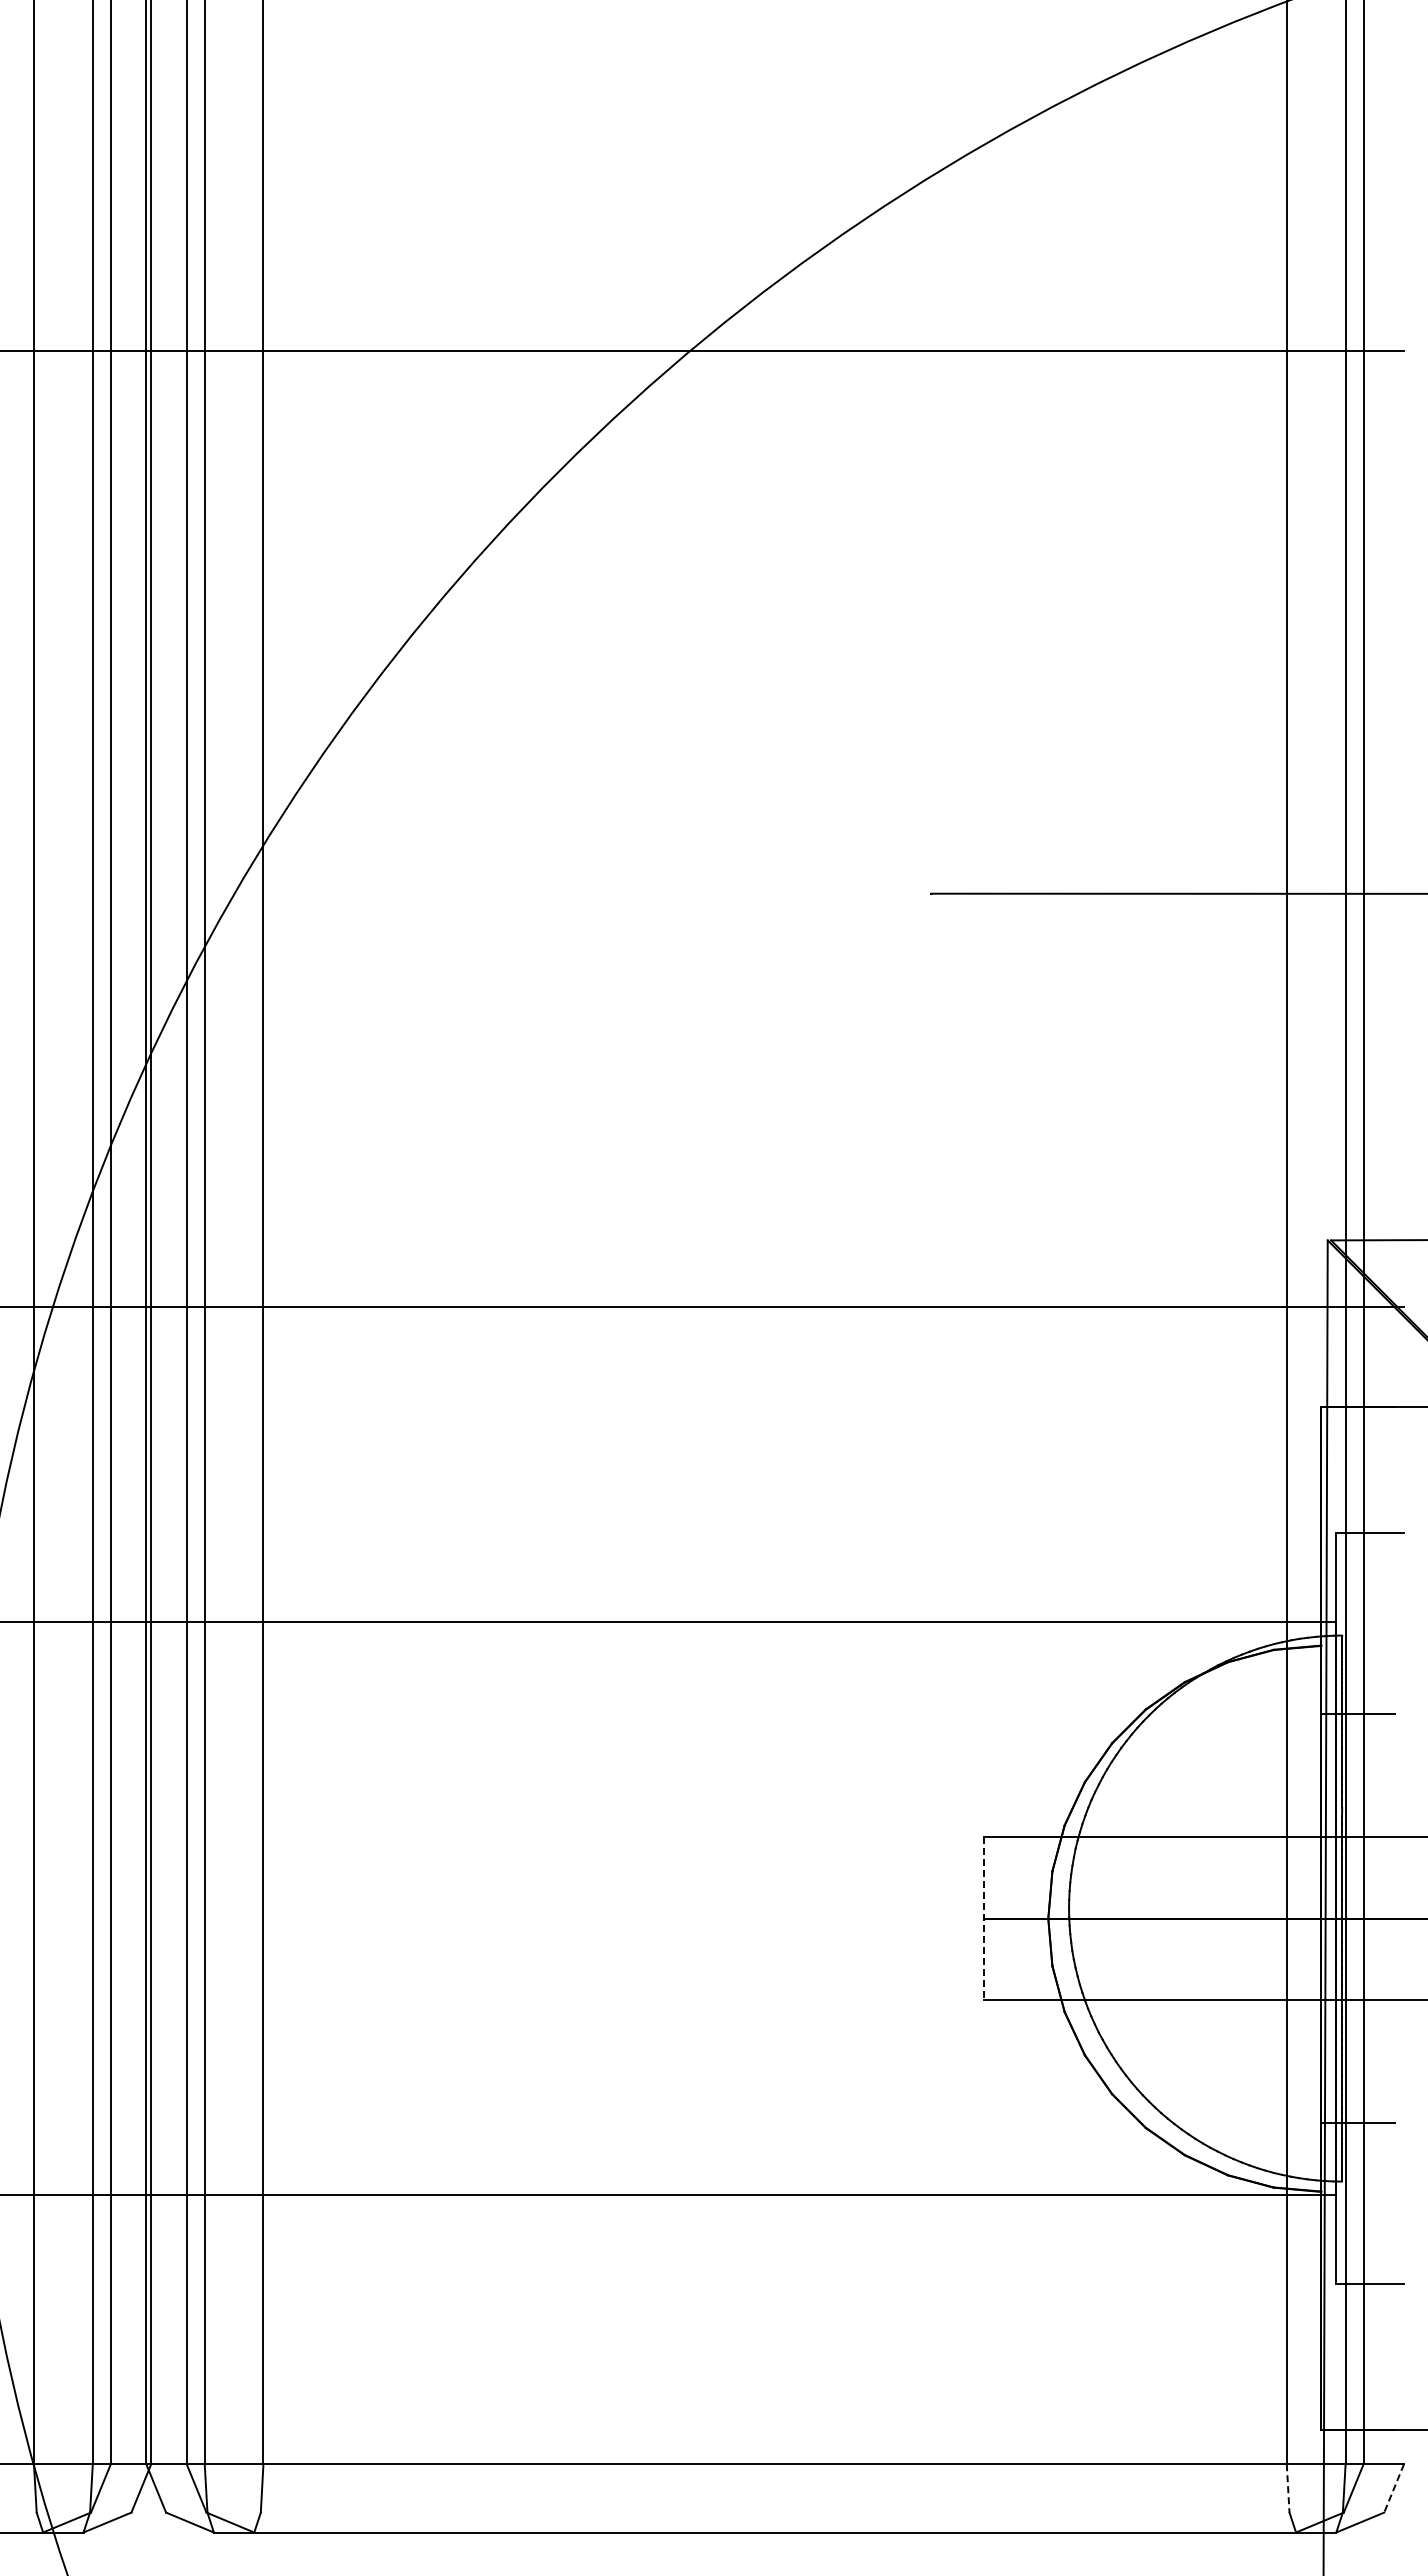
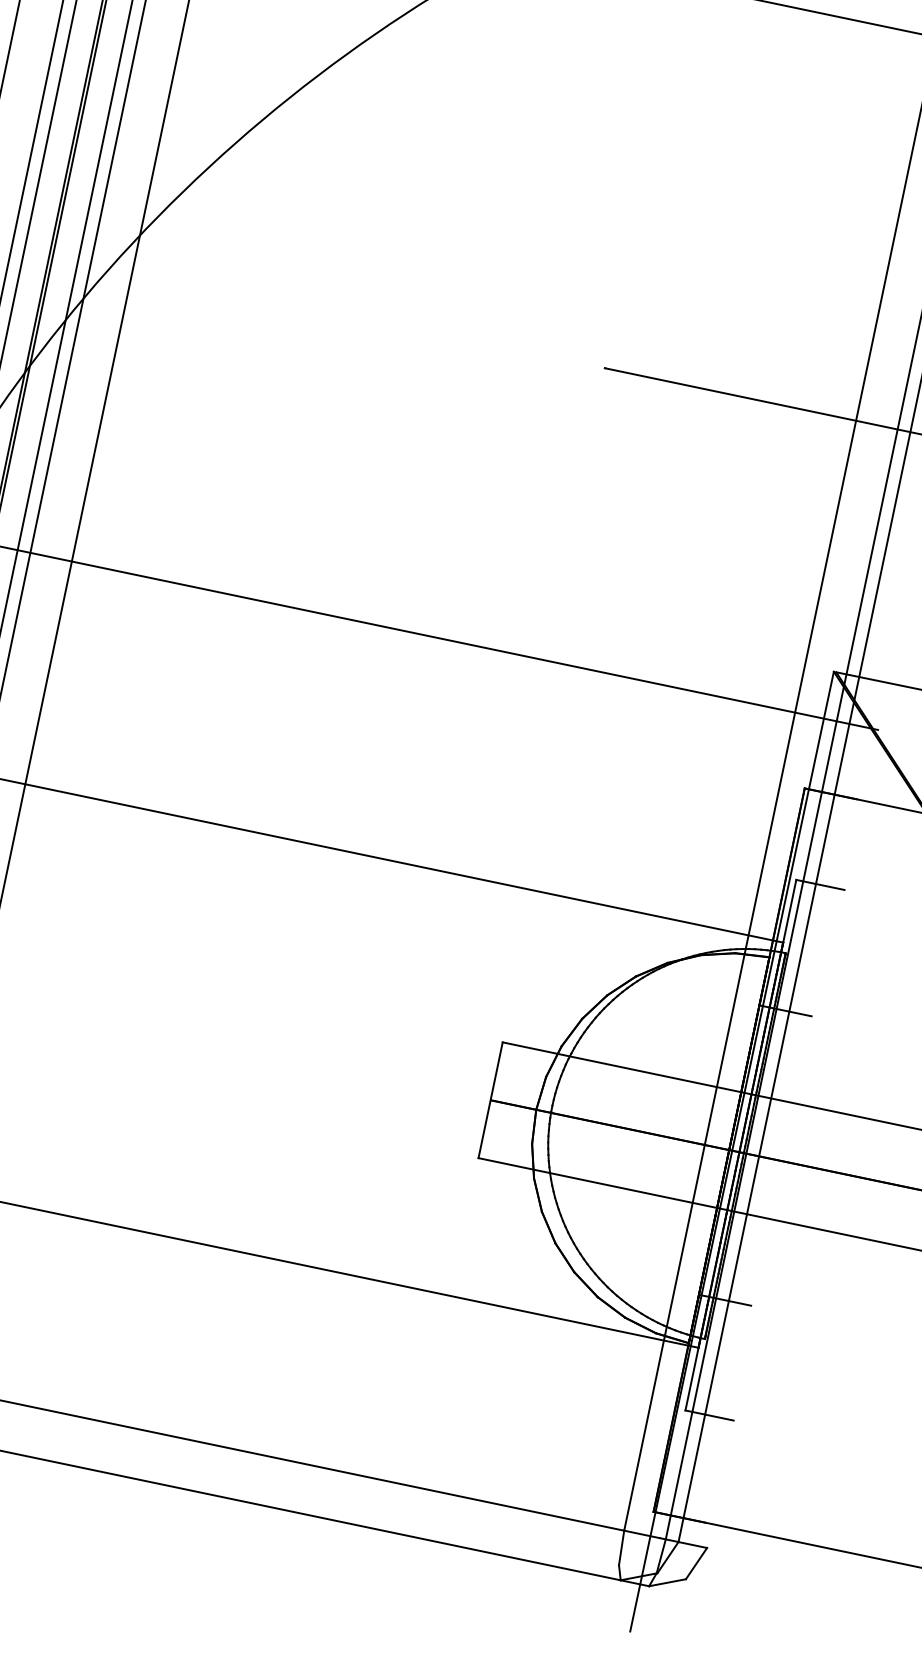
line: (983, 1918) -> (490, 1100), dashed -> solid
line: (1288, 2488) -> (621, 1548), dashed -> solid
line: (1393, 2488) -> (696, 1563), dashed -> solid

